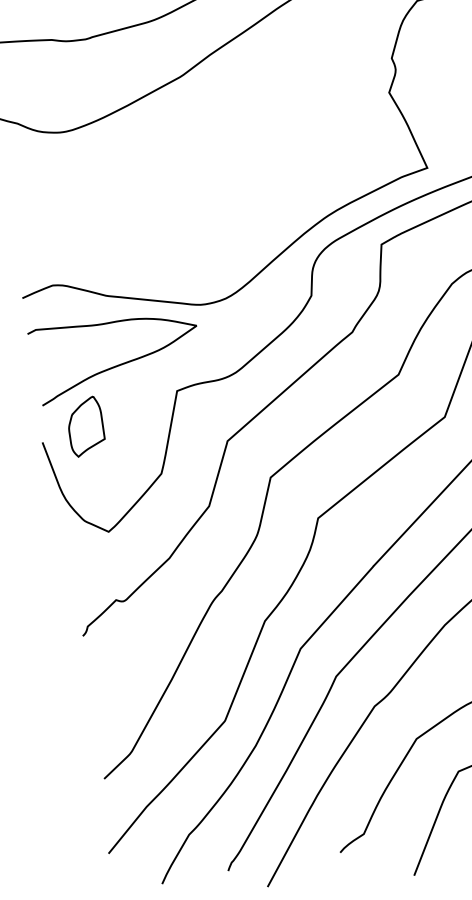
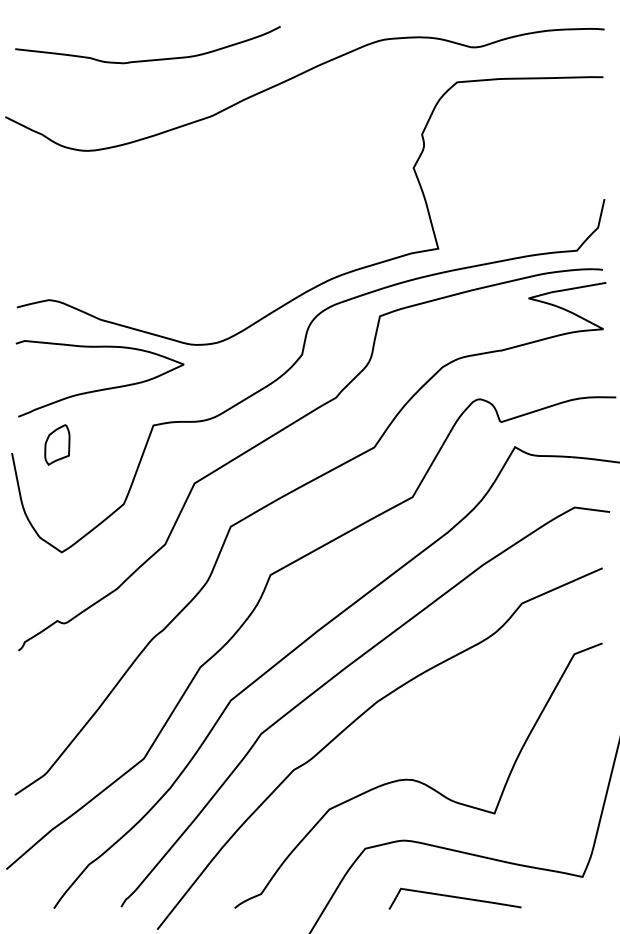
part: (85, 426) -> (57, 444), size x0.7

